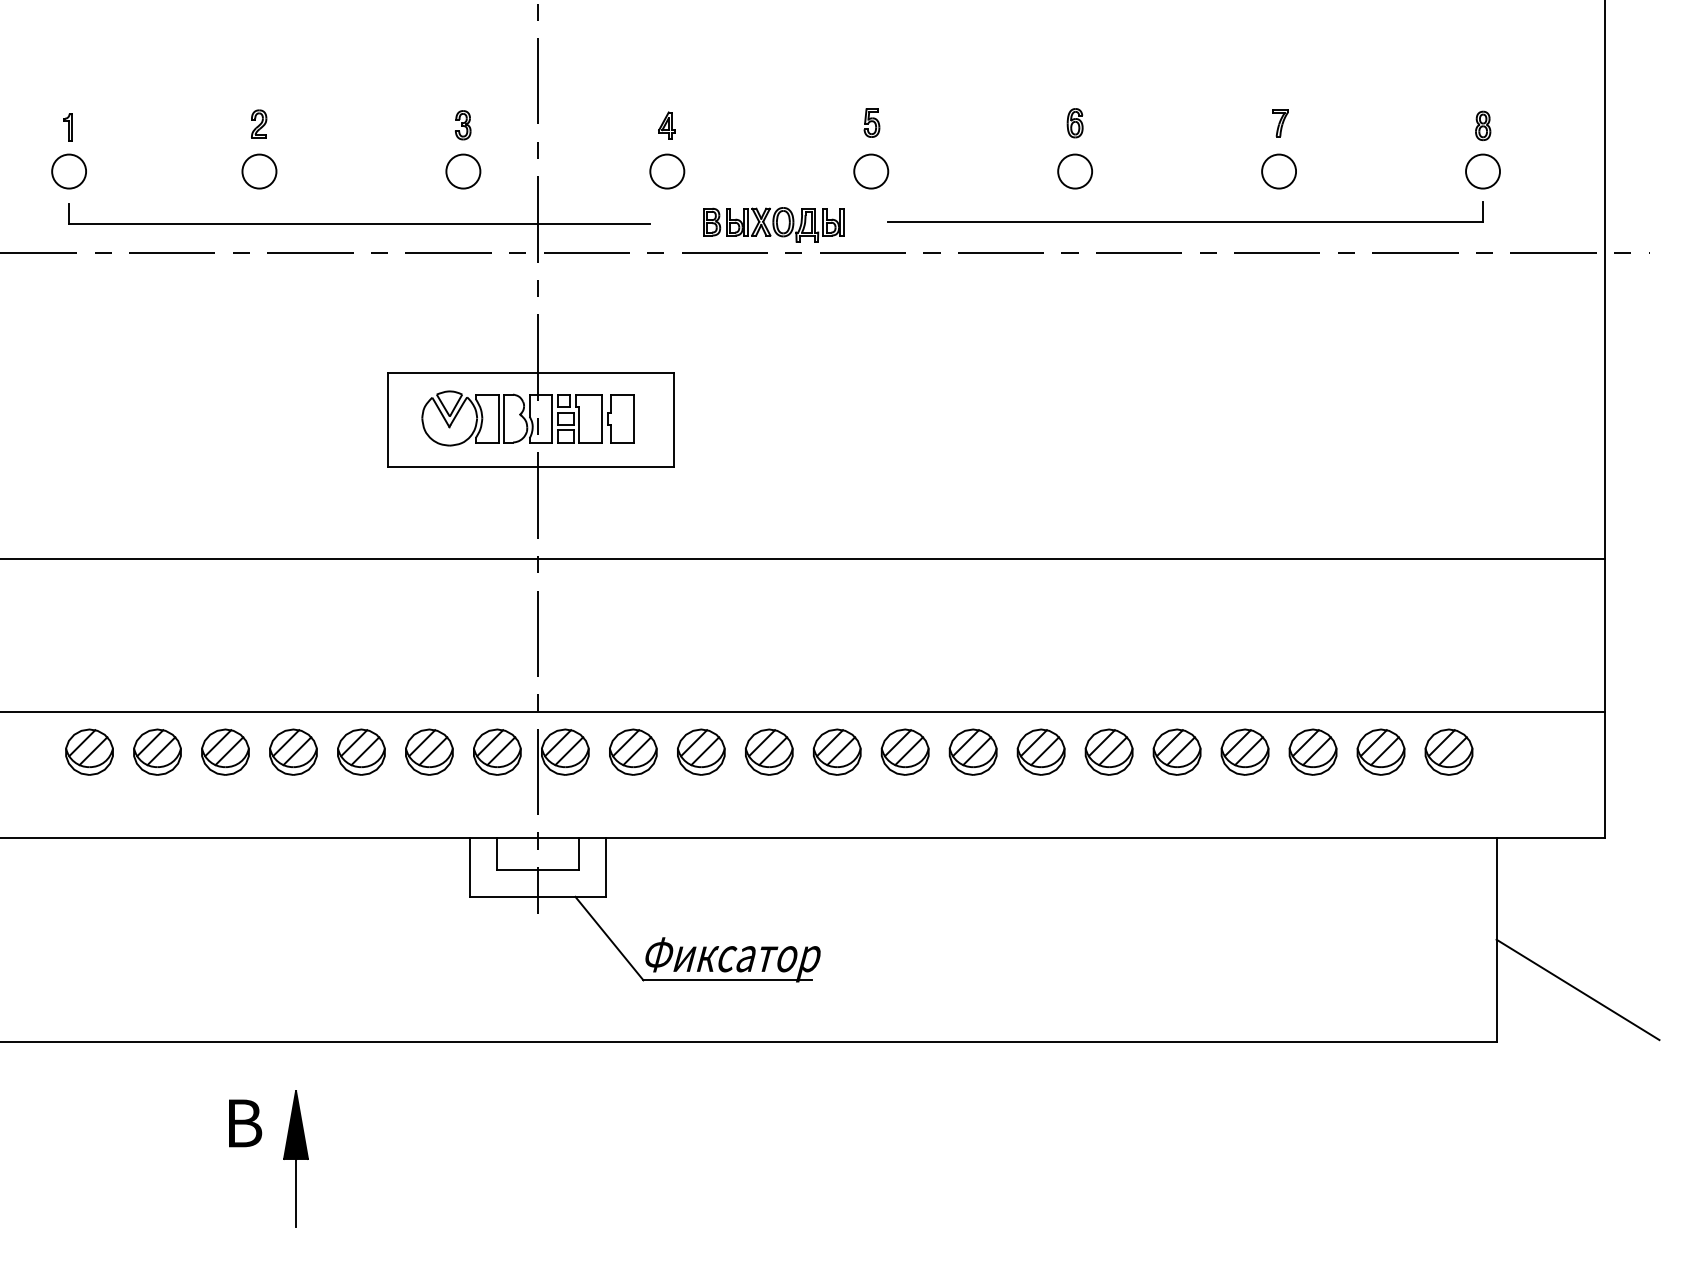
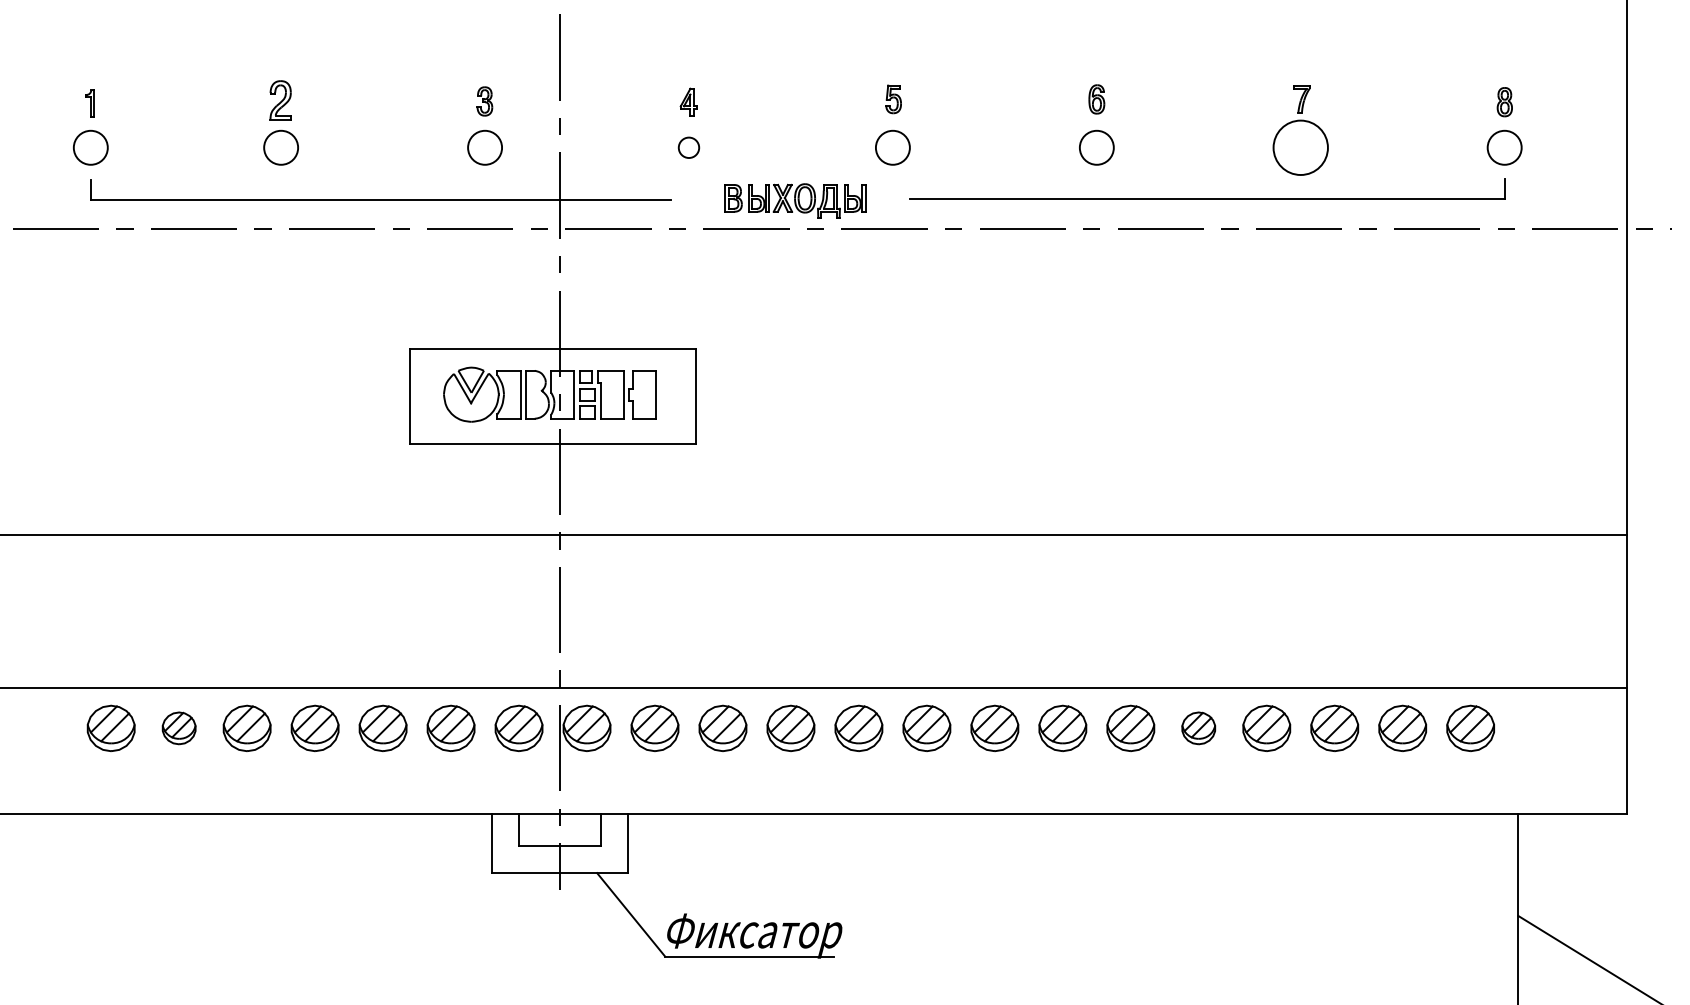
part: (259, 123) -> (281, 99), size x1.4
circle: (667, 171) -> (689, 147), size x0.6
circle: (1279, 171) -> (1301, 147), size x1.6
part: (157, 751) -> (179, 727), size x0.7
part: (1176, 751) -> (1198, 727), size x0.7

